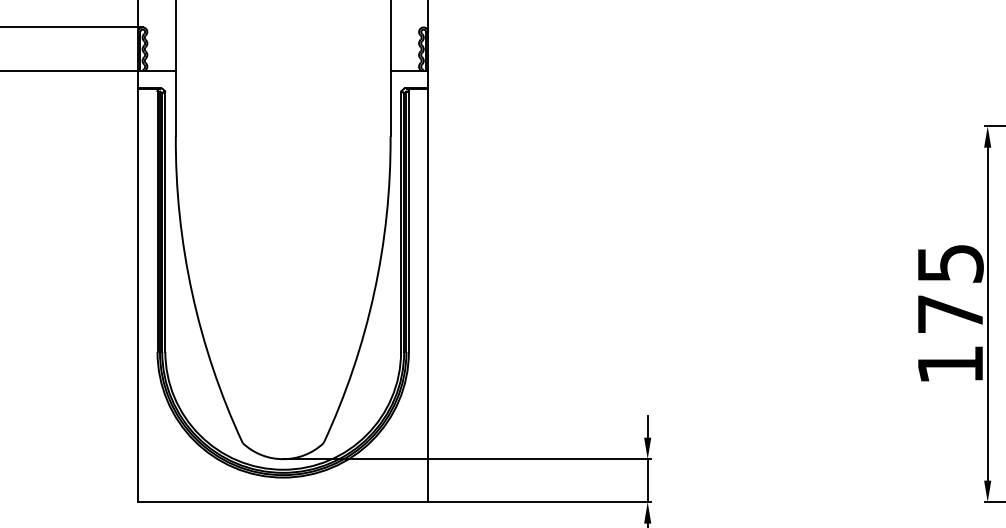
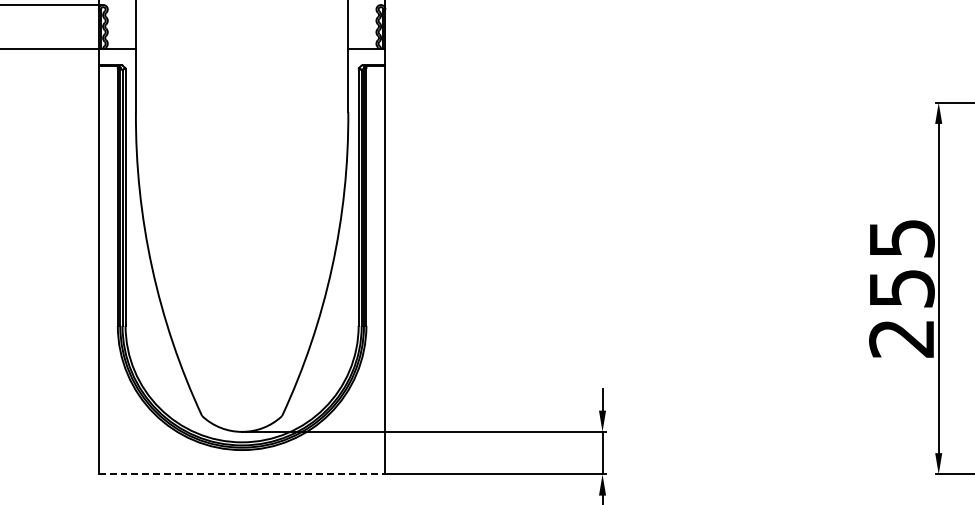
text: (950, 339) -> (901, 313), 175 -> 255
line: (283, 502) -> (242, 474), solid -> dashed

